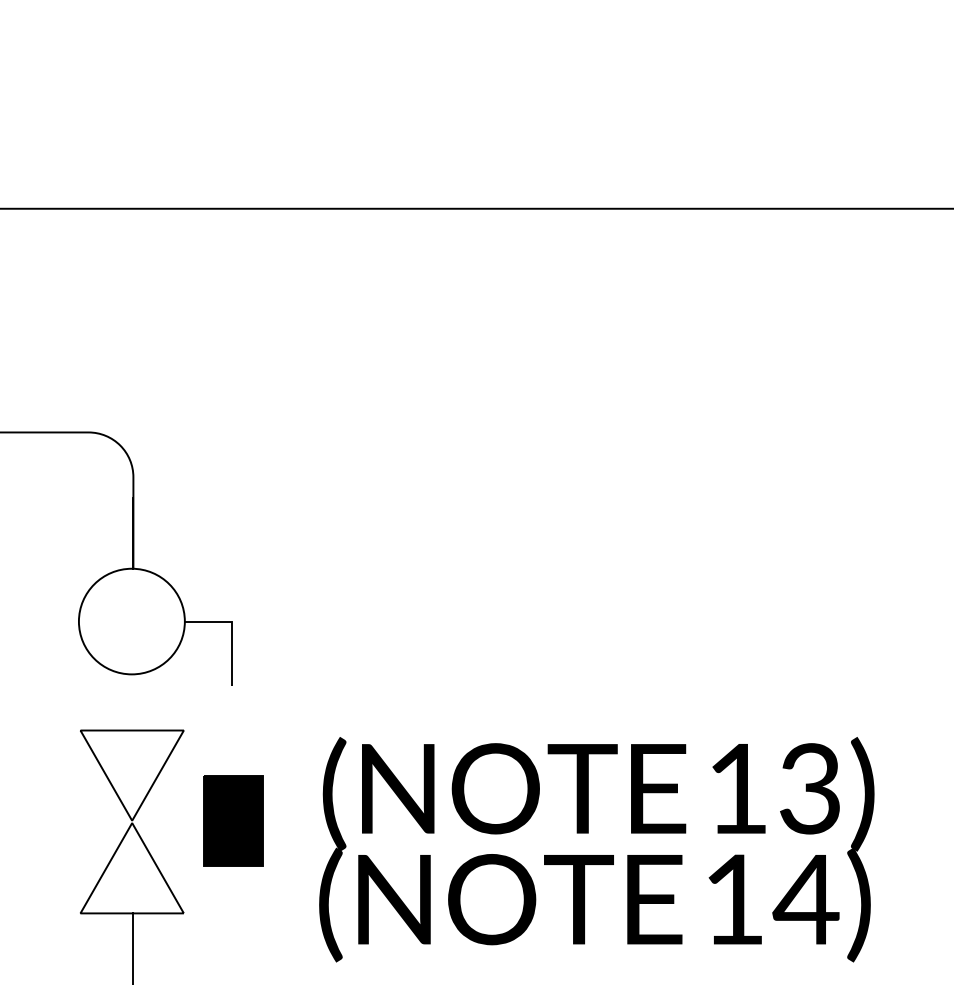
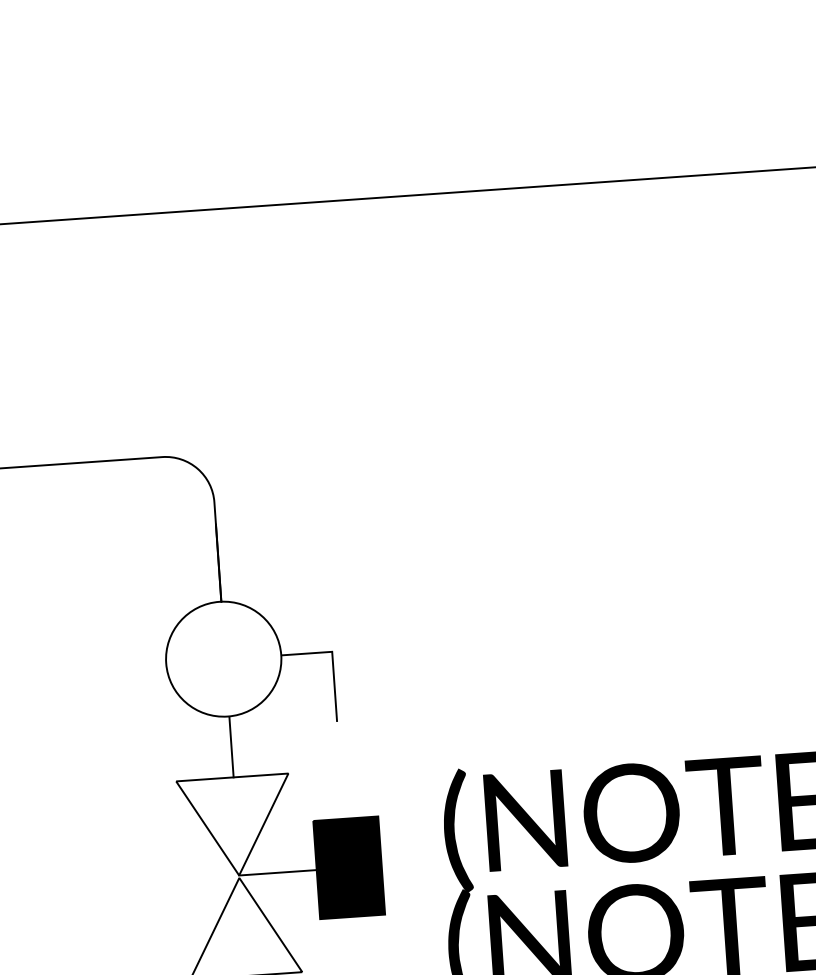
line: (133, 702) -> (231, 746), added
line: (167, 820) -> (277, 872), added

